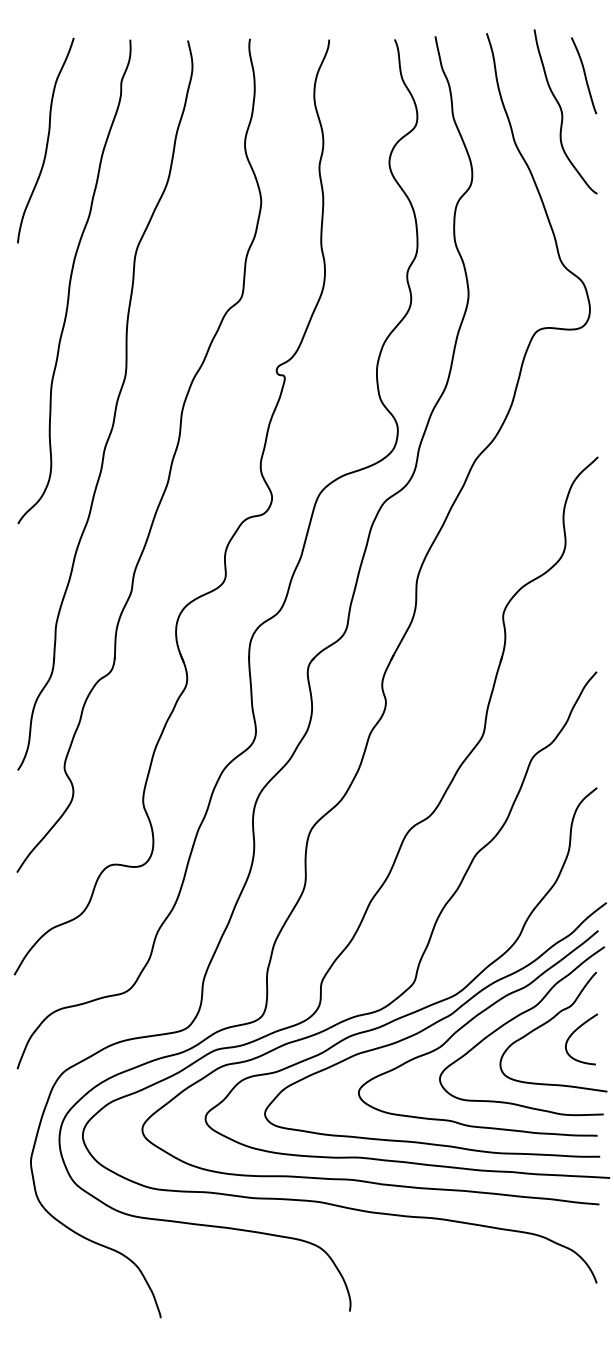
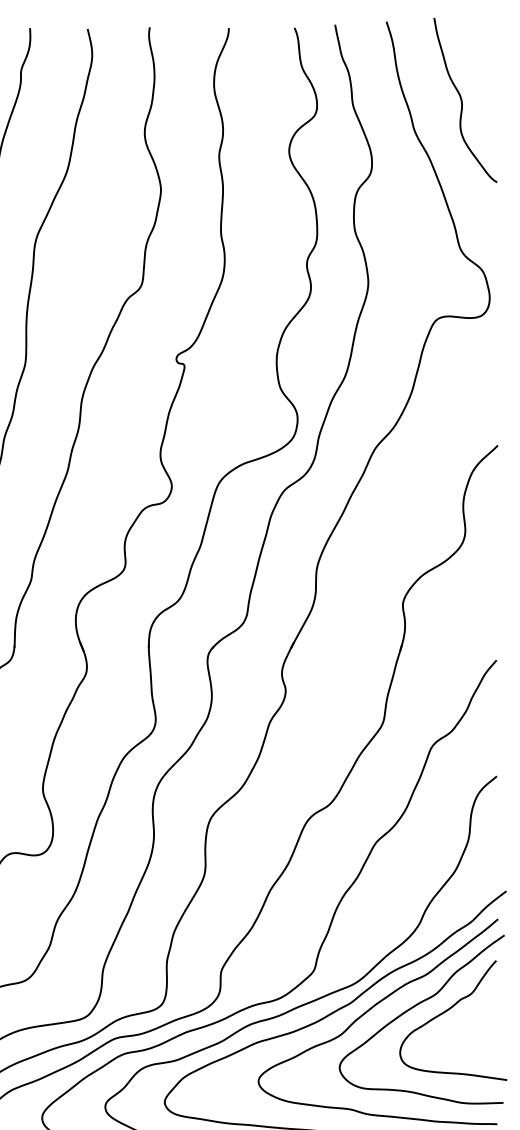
curve: (584, 75) -> (484, 63), removed
curve: (572, 1035) -> (472, 1023), removed

